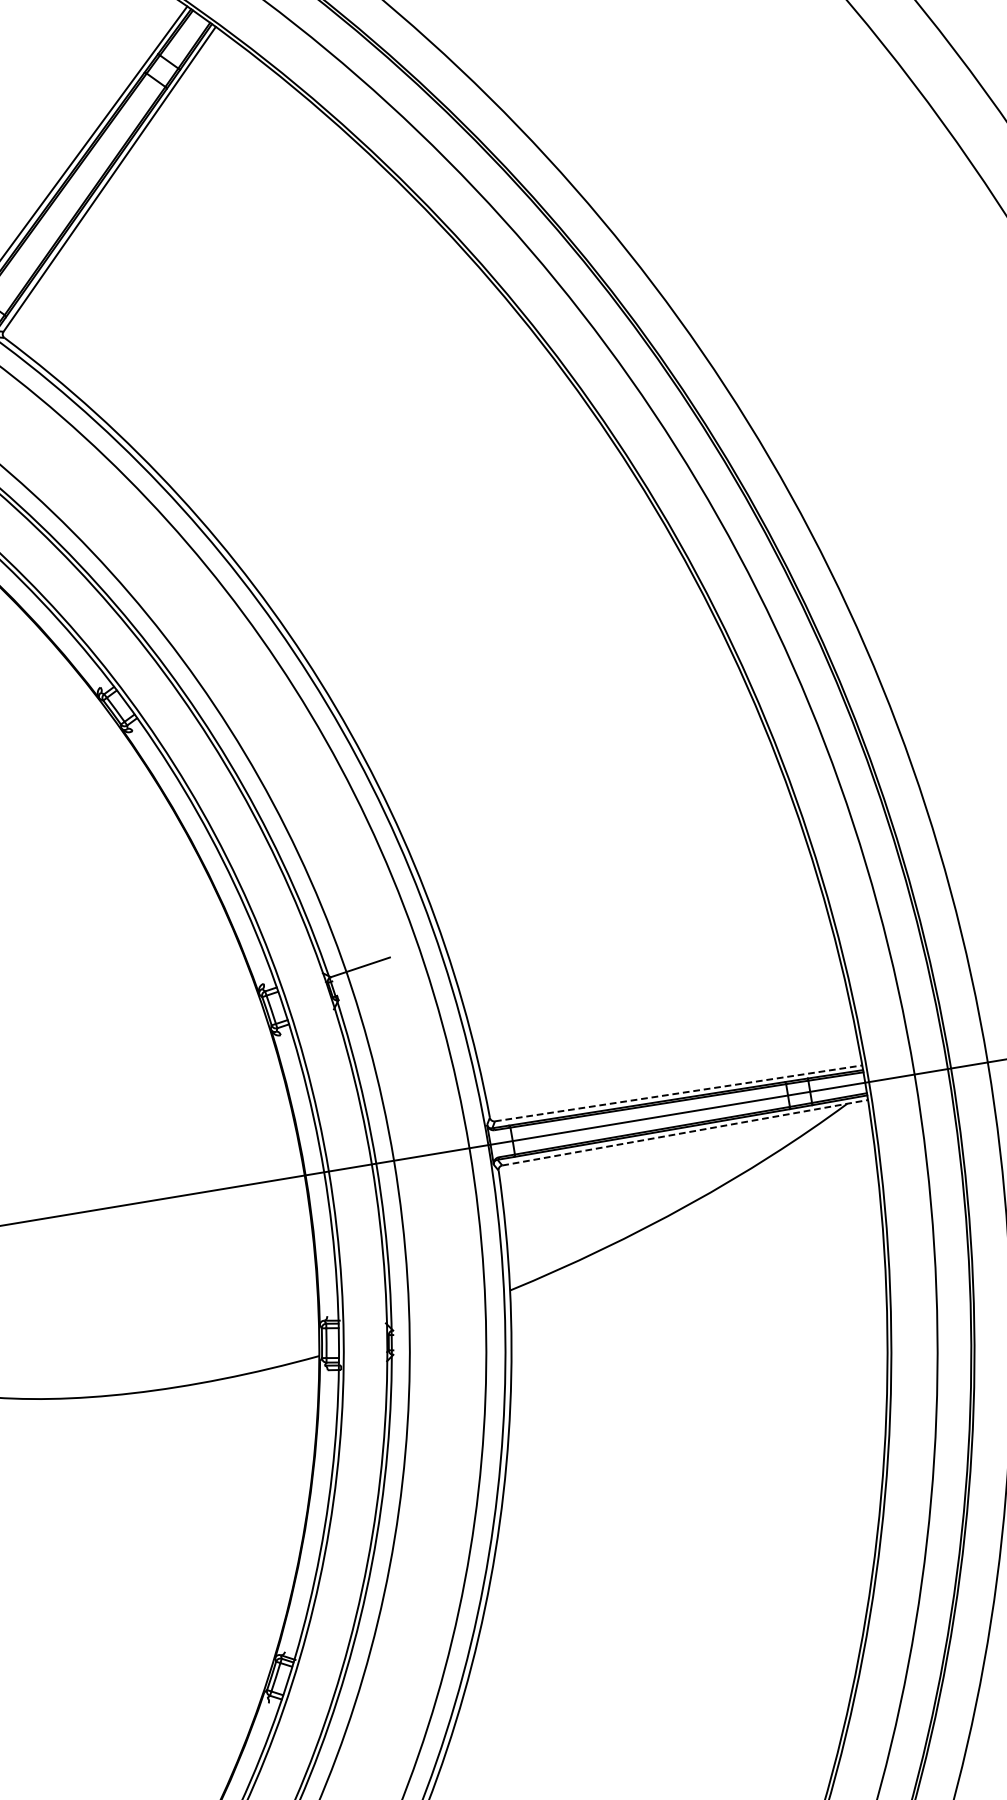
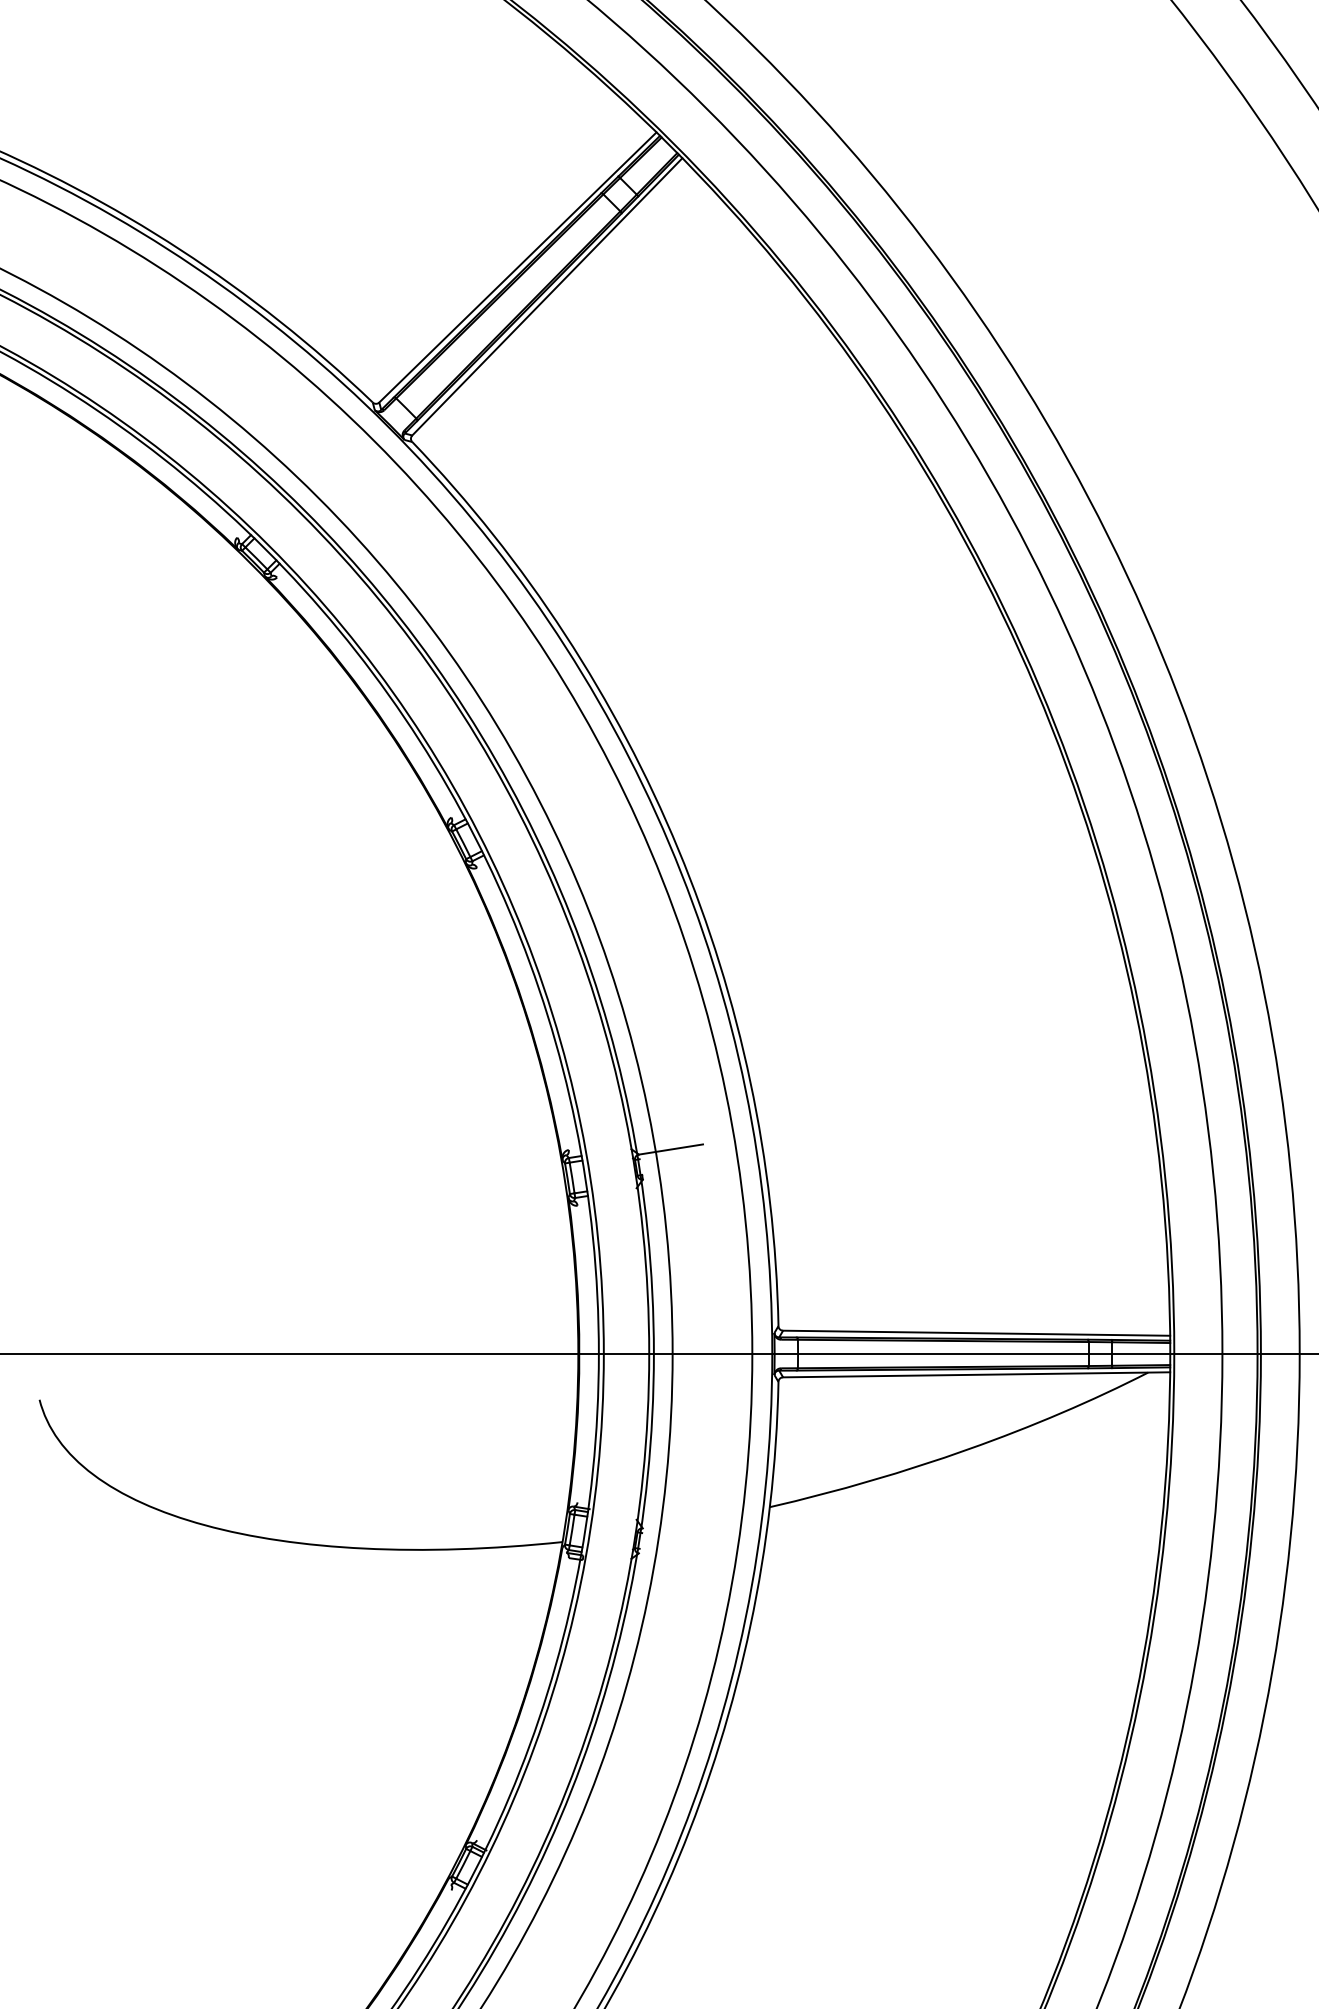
line: (678, 1093) -> (976, 1333), dashed -> solid
line: (684, 1132) -> (976, 1374), dashed -> solid

